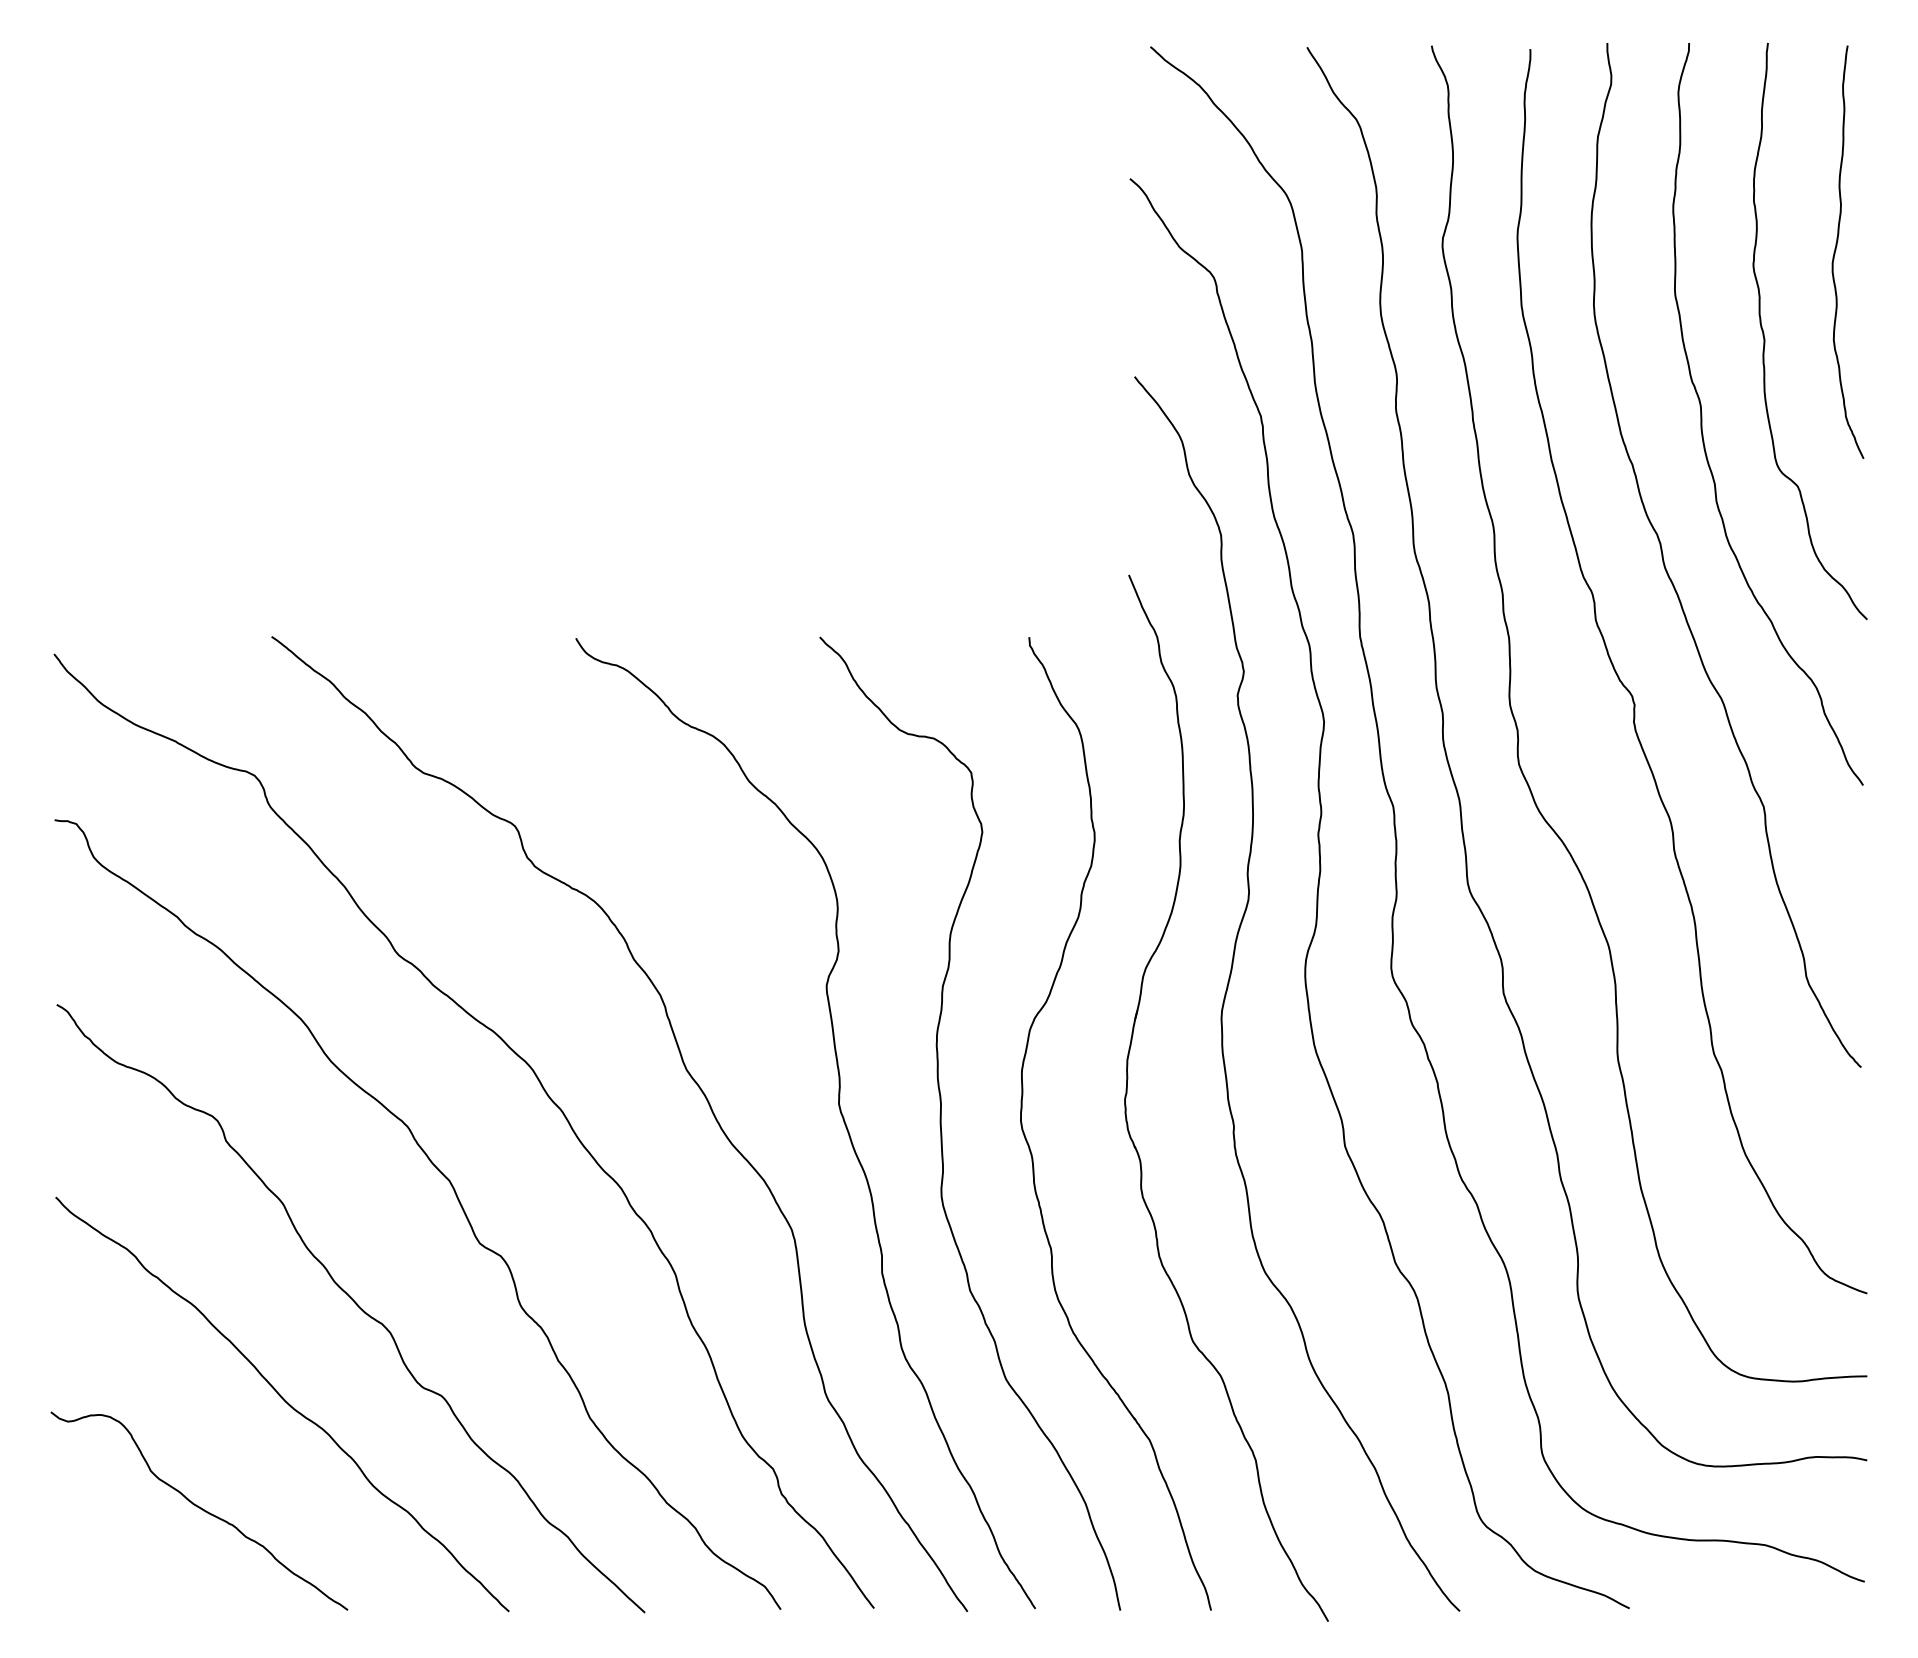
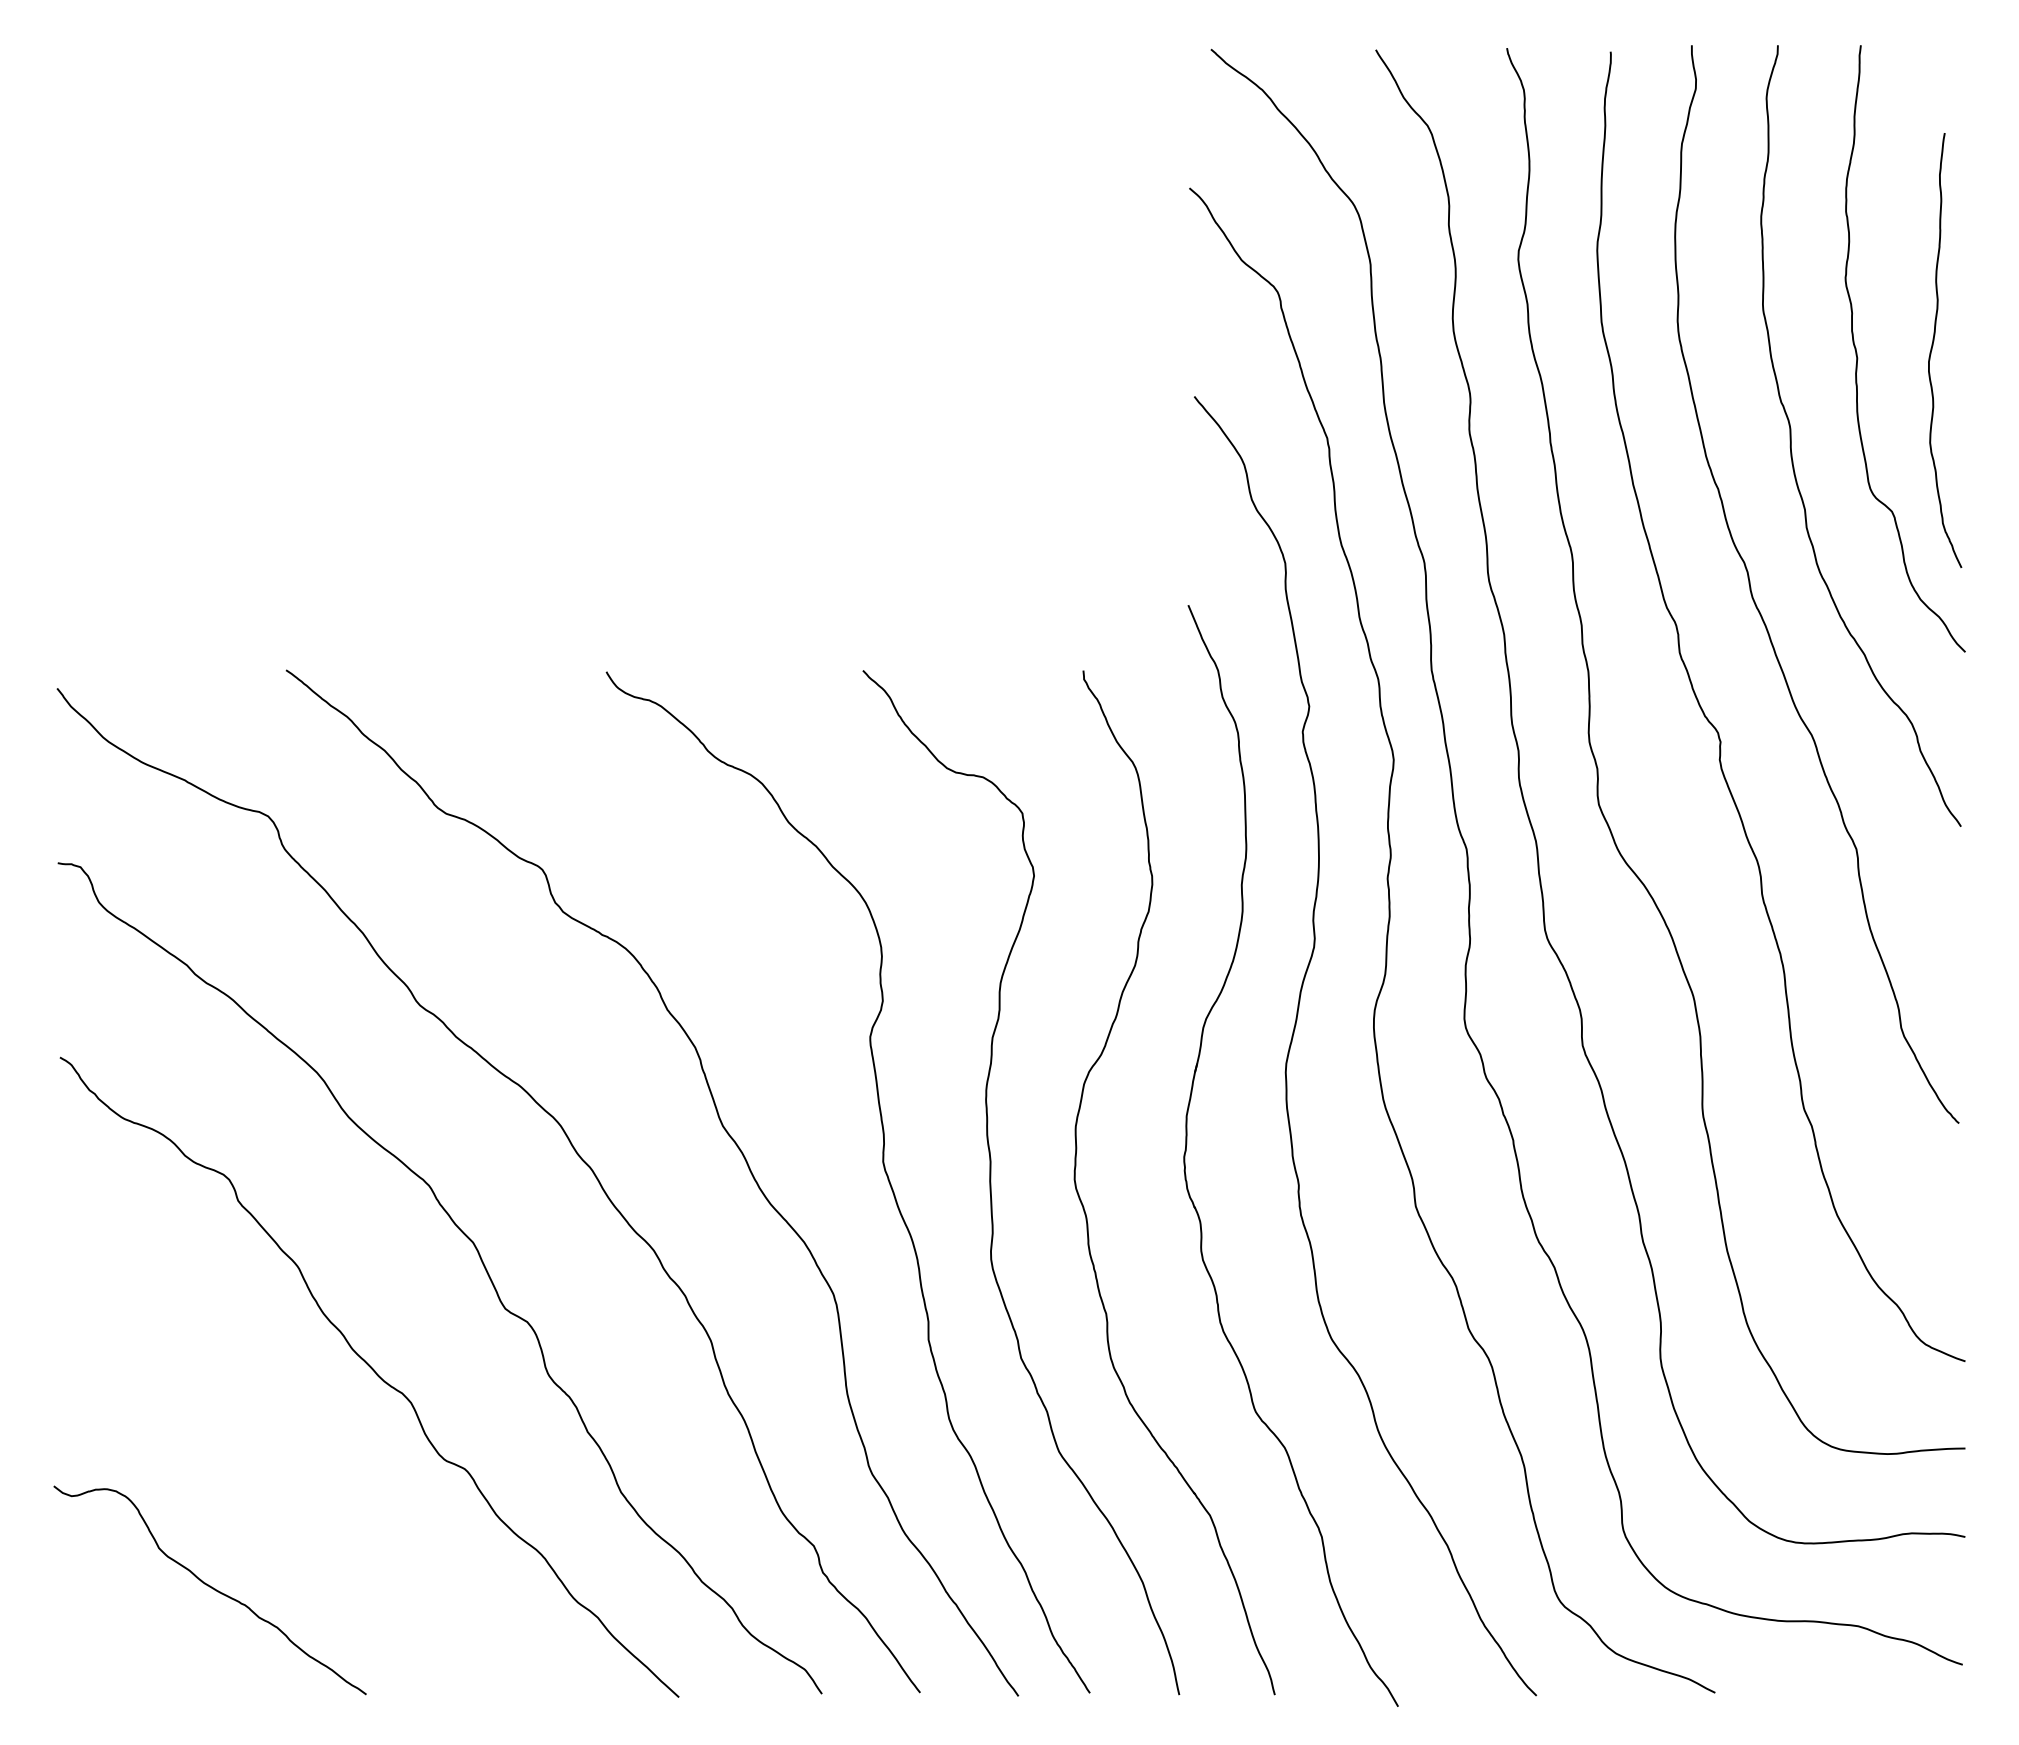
curve: (1836, 248) -> (1933, 346), moved
curve: (284, 1401) -> (299, 1475), removed

